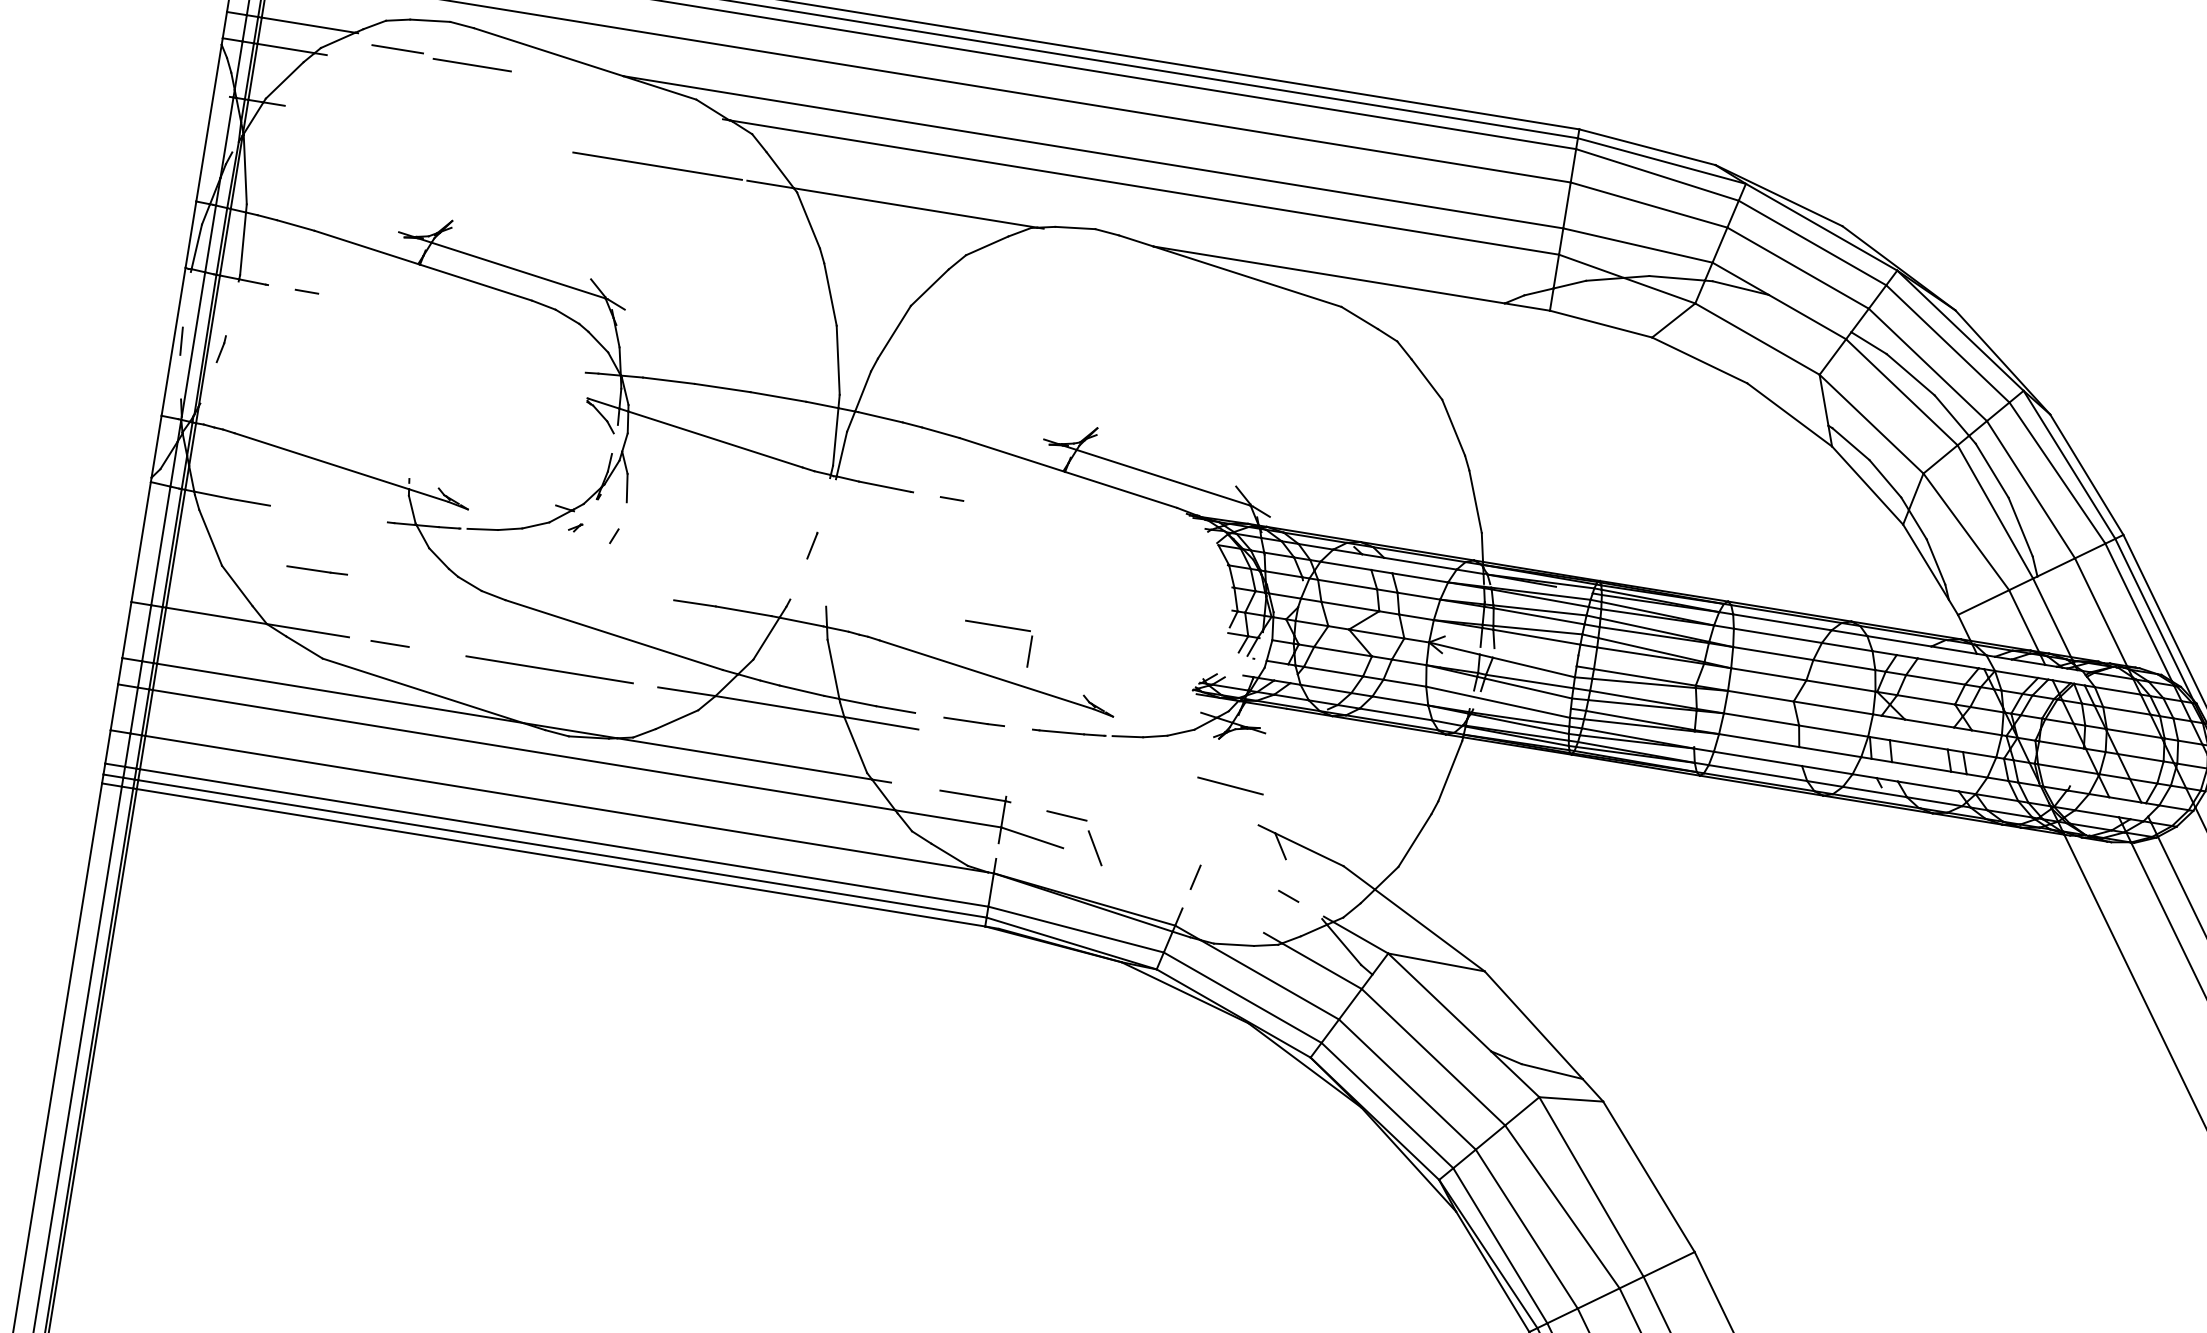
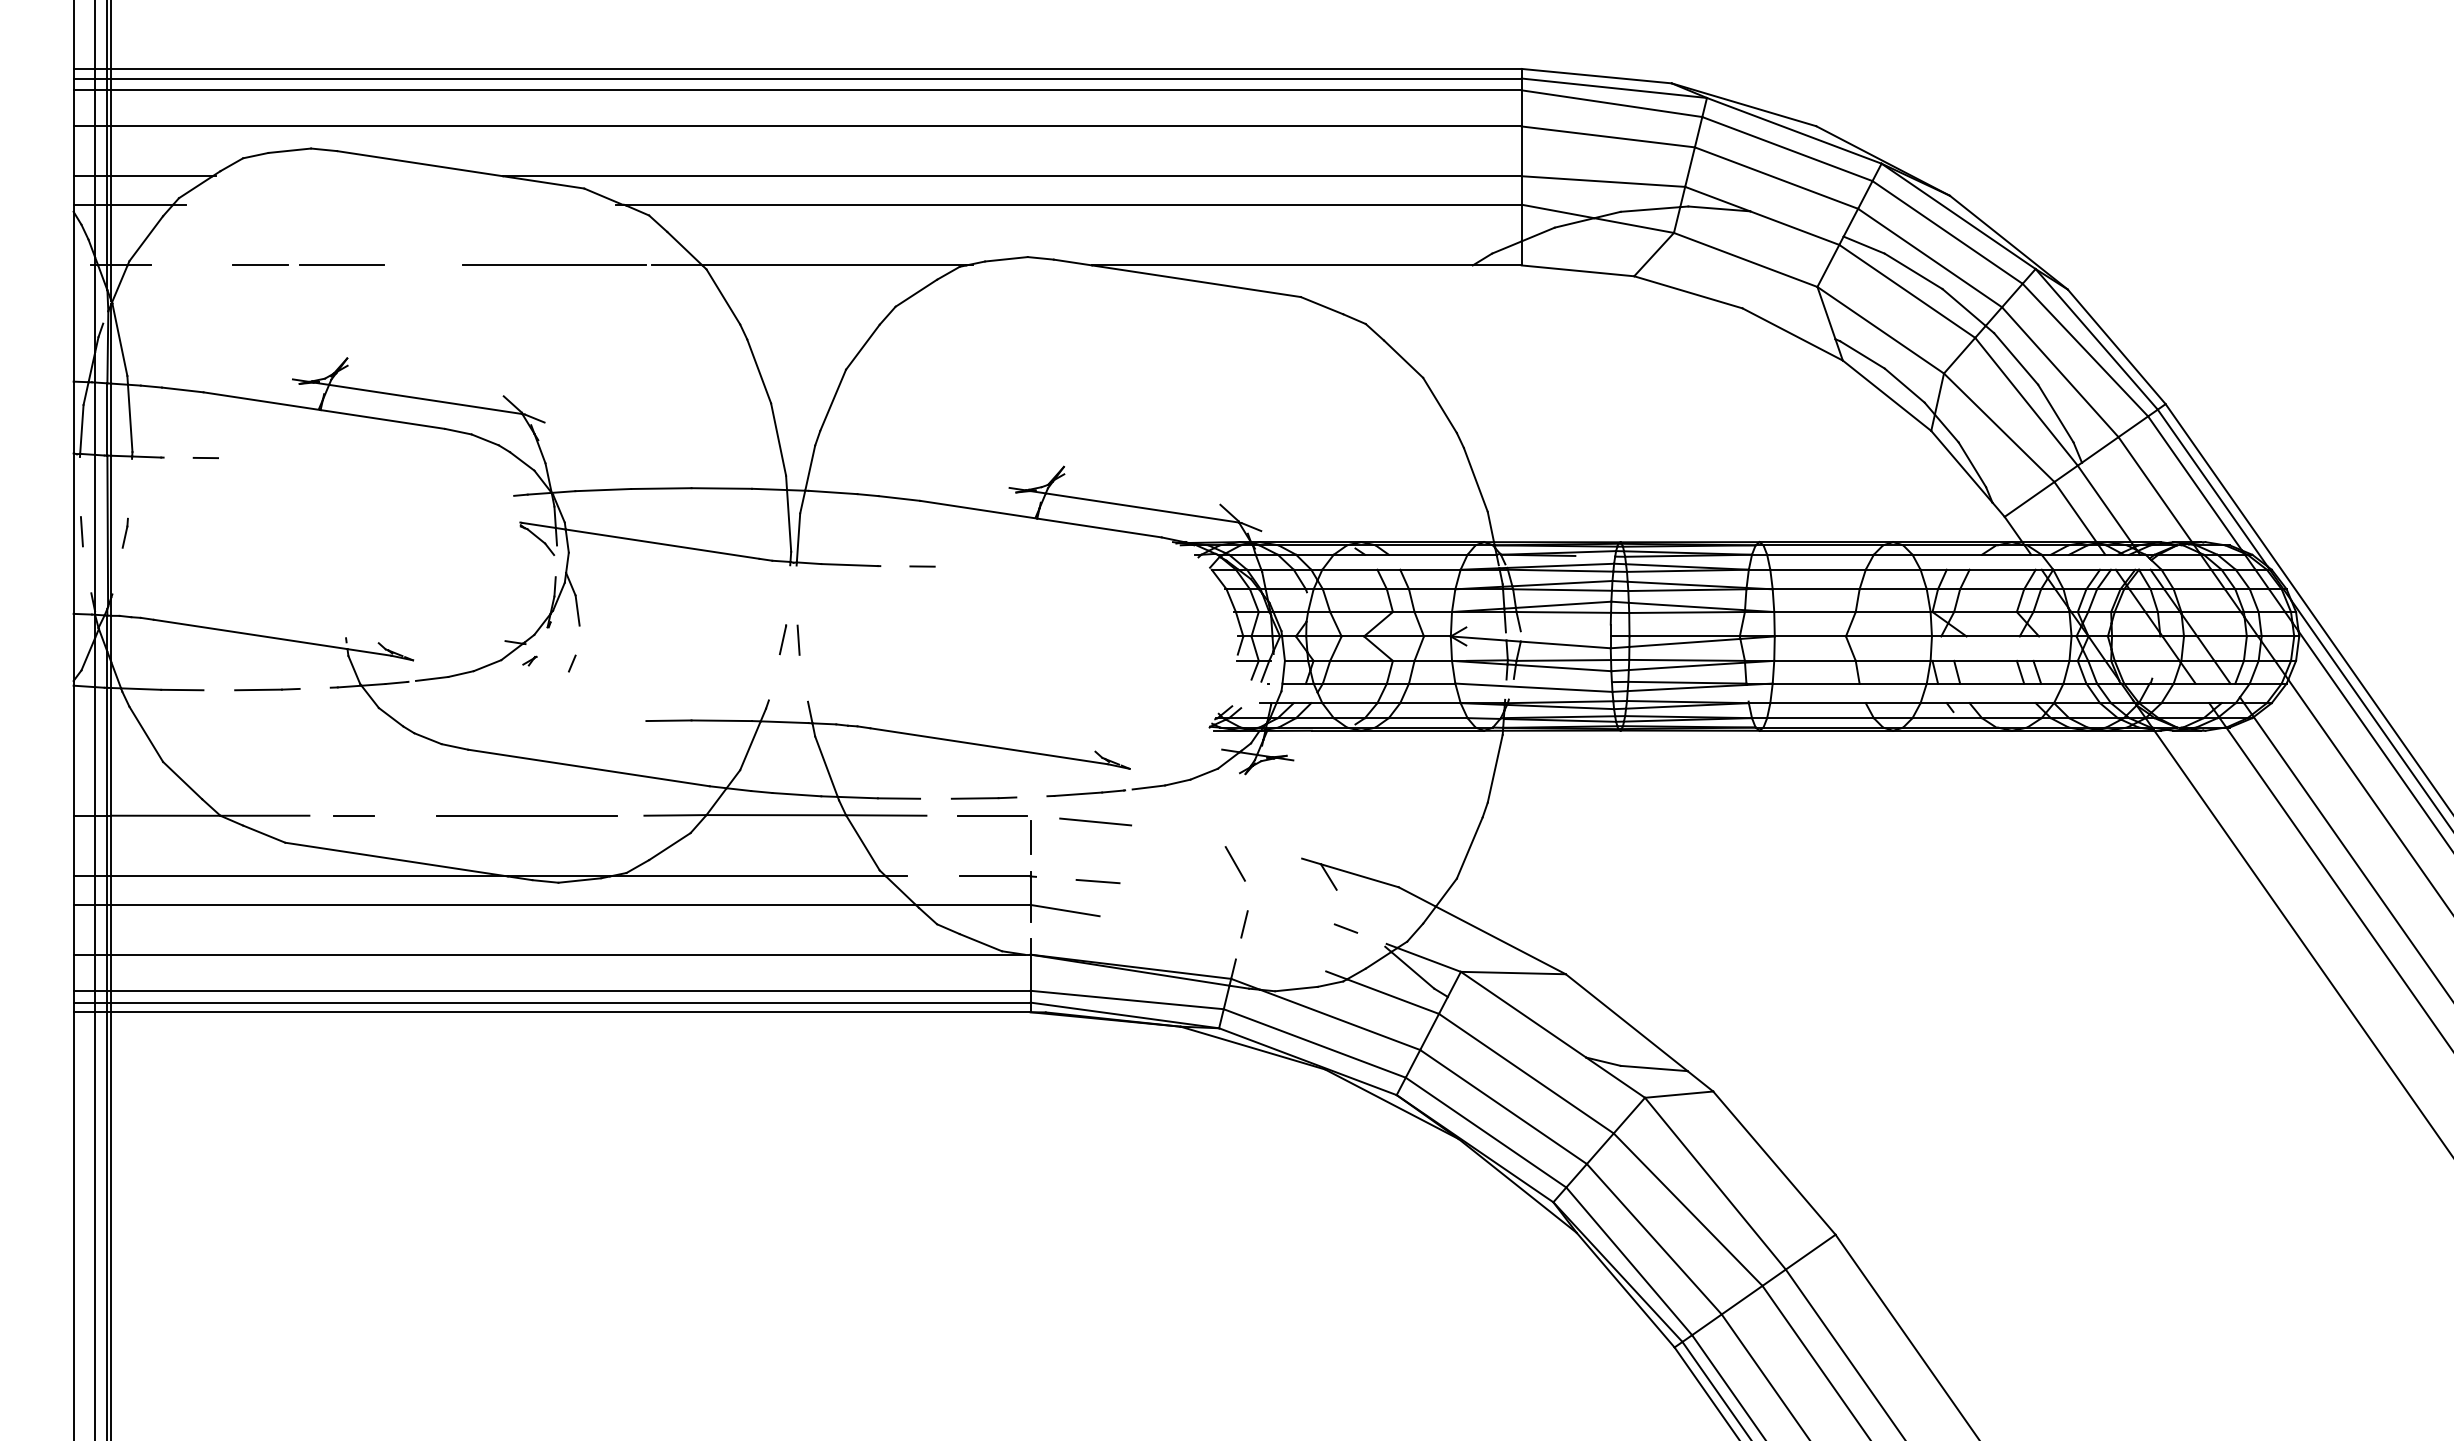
line: (398, 48) -> (260, 264), moved
line: (472, 64) -> (341, 264), moved
line: (826, 547) -> (798, 639), added
line: (317, 570) -> (267, 689), moved
part: (999, 626) -> (994, 816), moved
line: (1230, 785) -> (1095, 821), moved
line: (1094, 847) -> (1234, 863), moved

